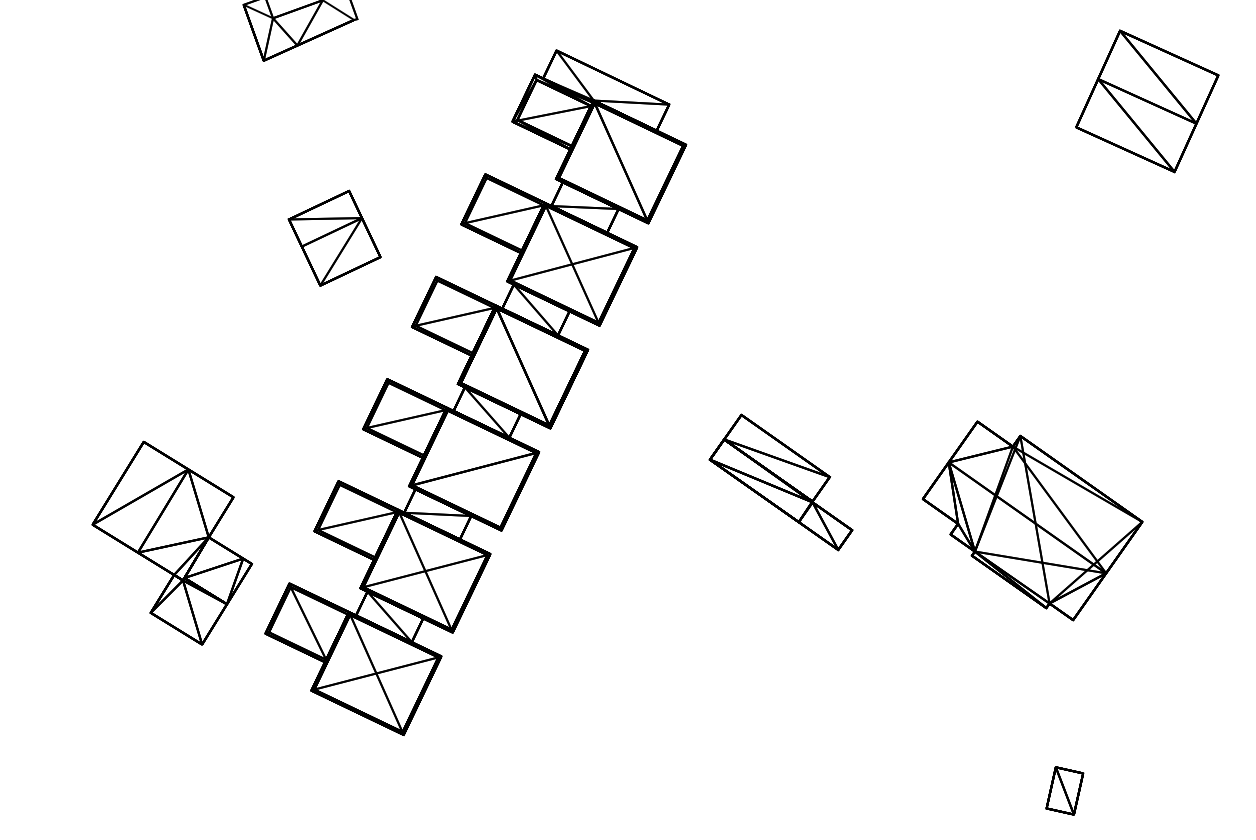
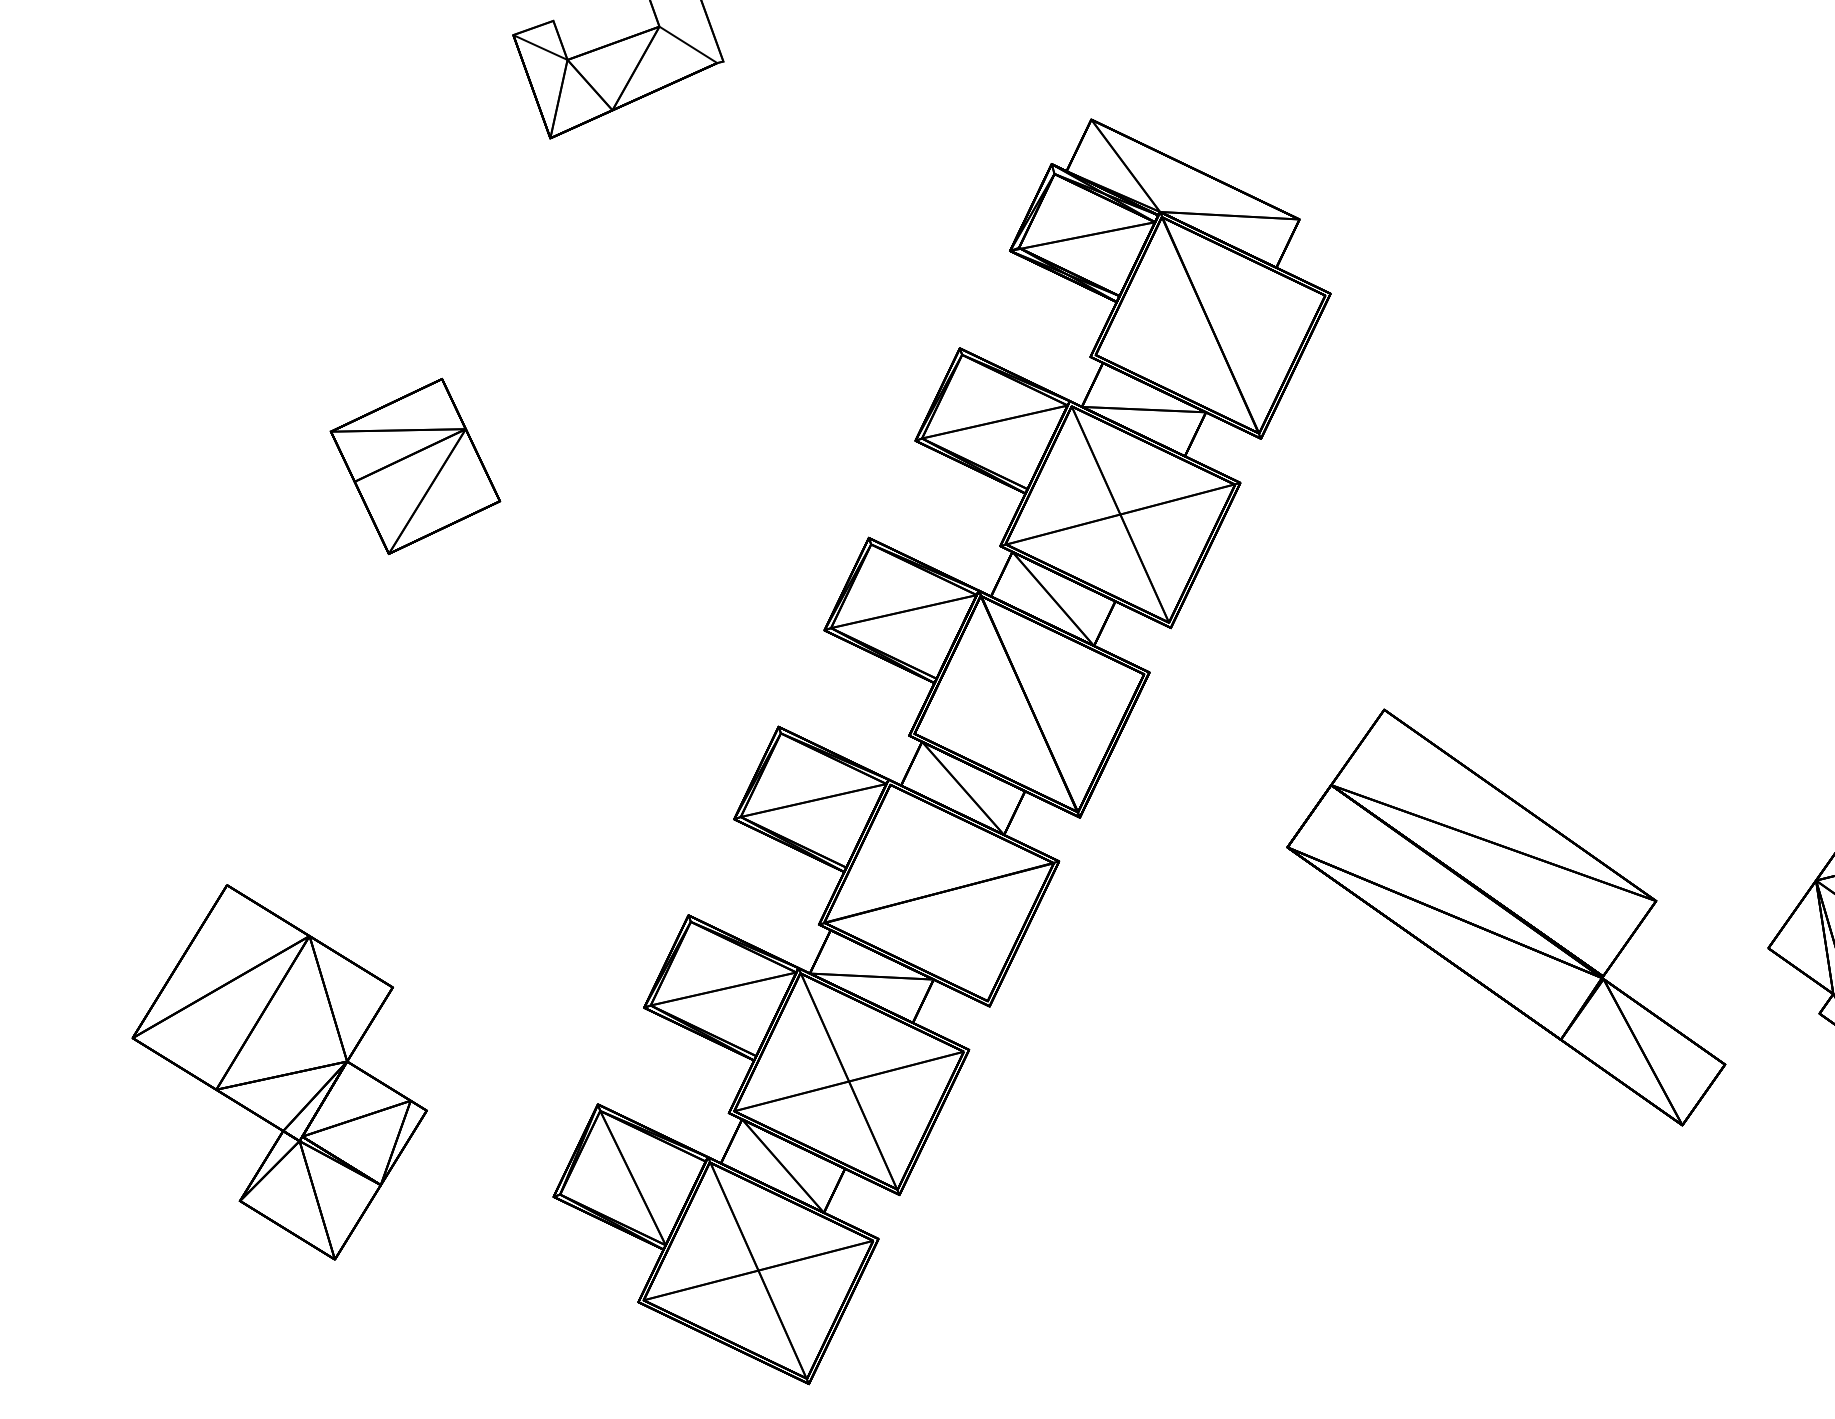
part: (334, 237) -> (415, 464), moved
part: (780, 482) -> (1505, 917), size x1.67
part: (171, 542) -> (278, 1071), moved

